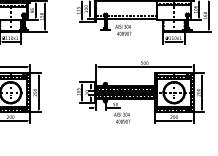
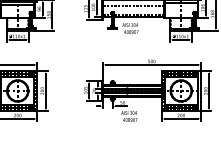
line: (126, 8) -> (133, 6), added

